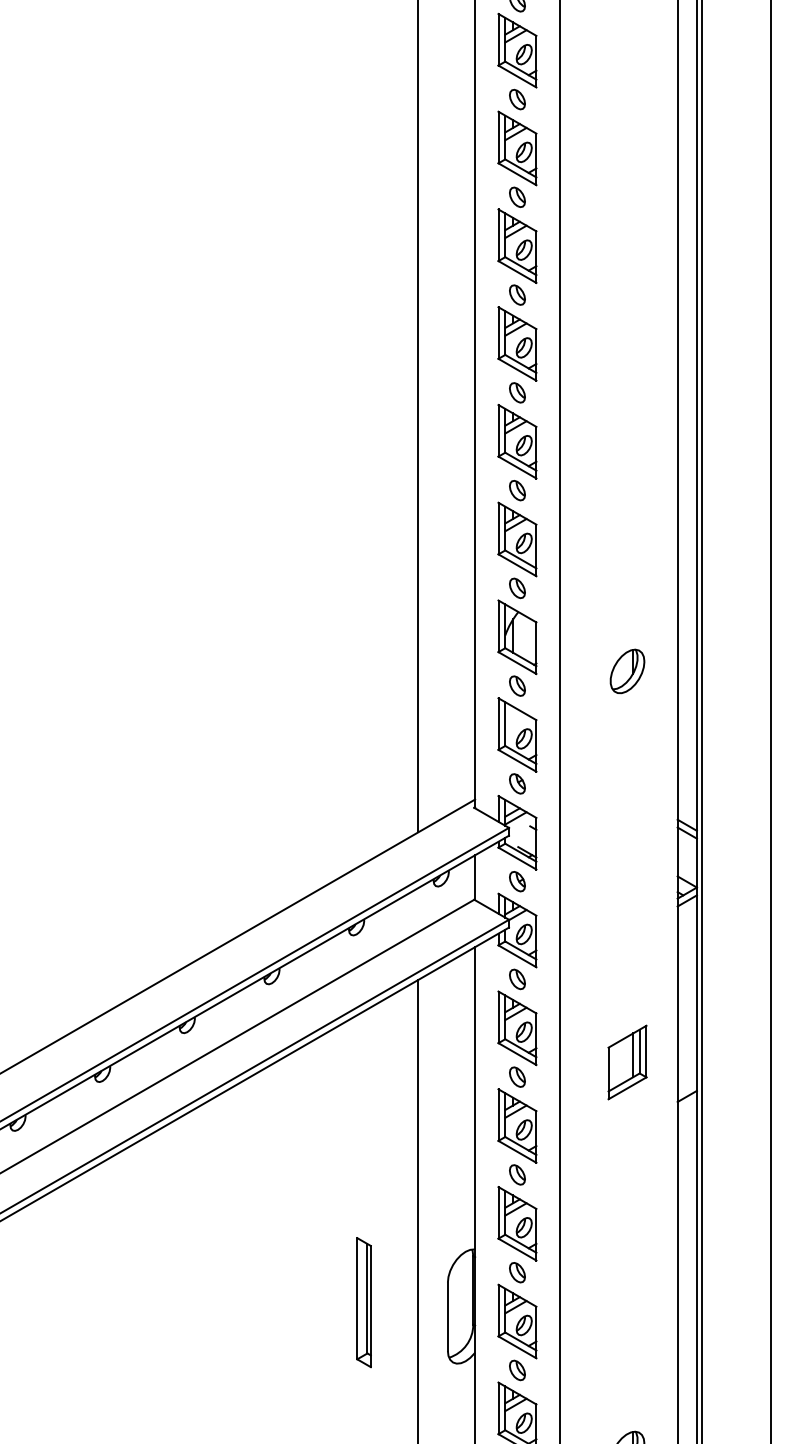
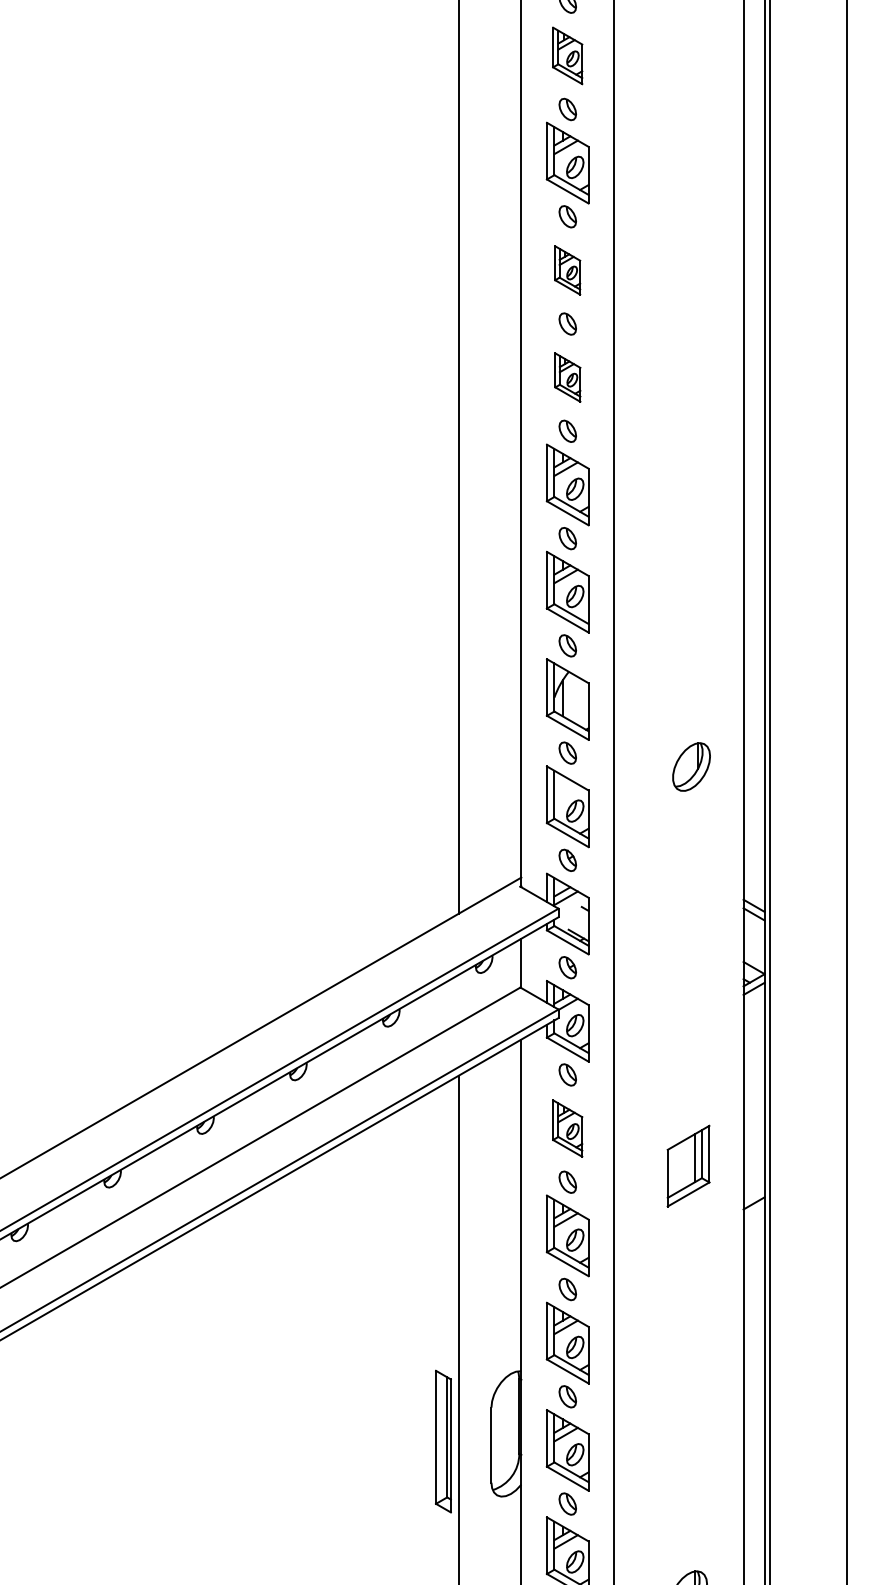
part: (517, 50) -> (567, 55), size x0.7
part: (517, 246) -> (567, 270), size x0.6
part: (517, 343) -> (567, 377), size x0.6
part: (627, 670) -> (691, 766), moved
part: (517, 1028) -> (567, 1128), size x0.7
part: (364, 1302) -> (443, 1441), moved

